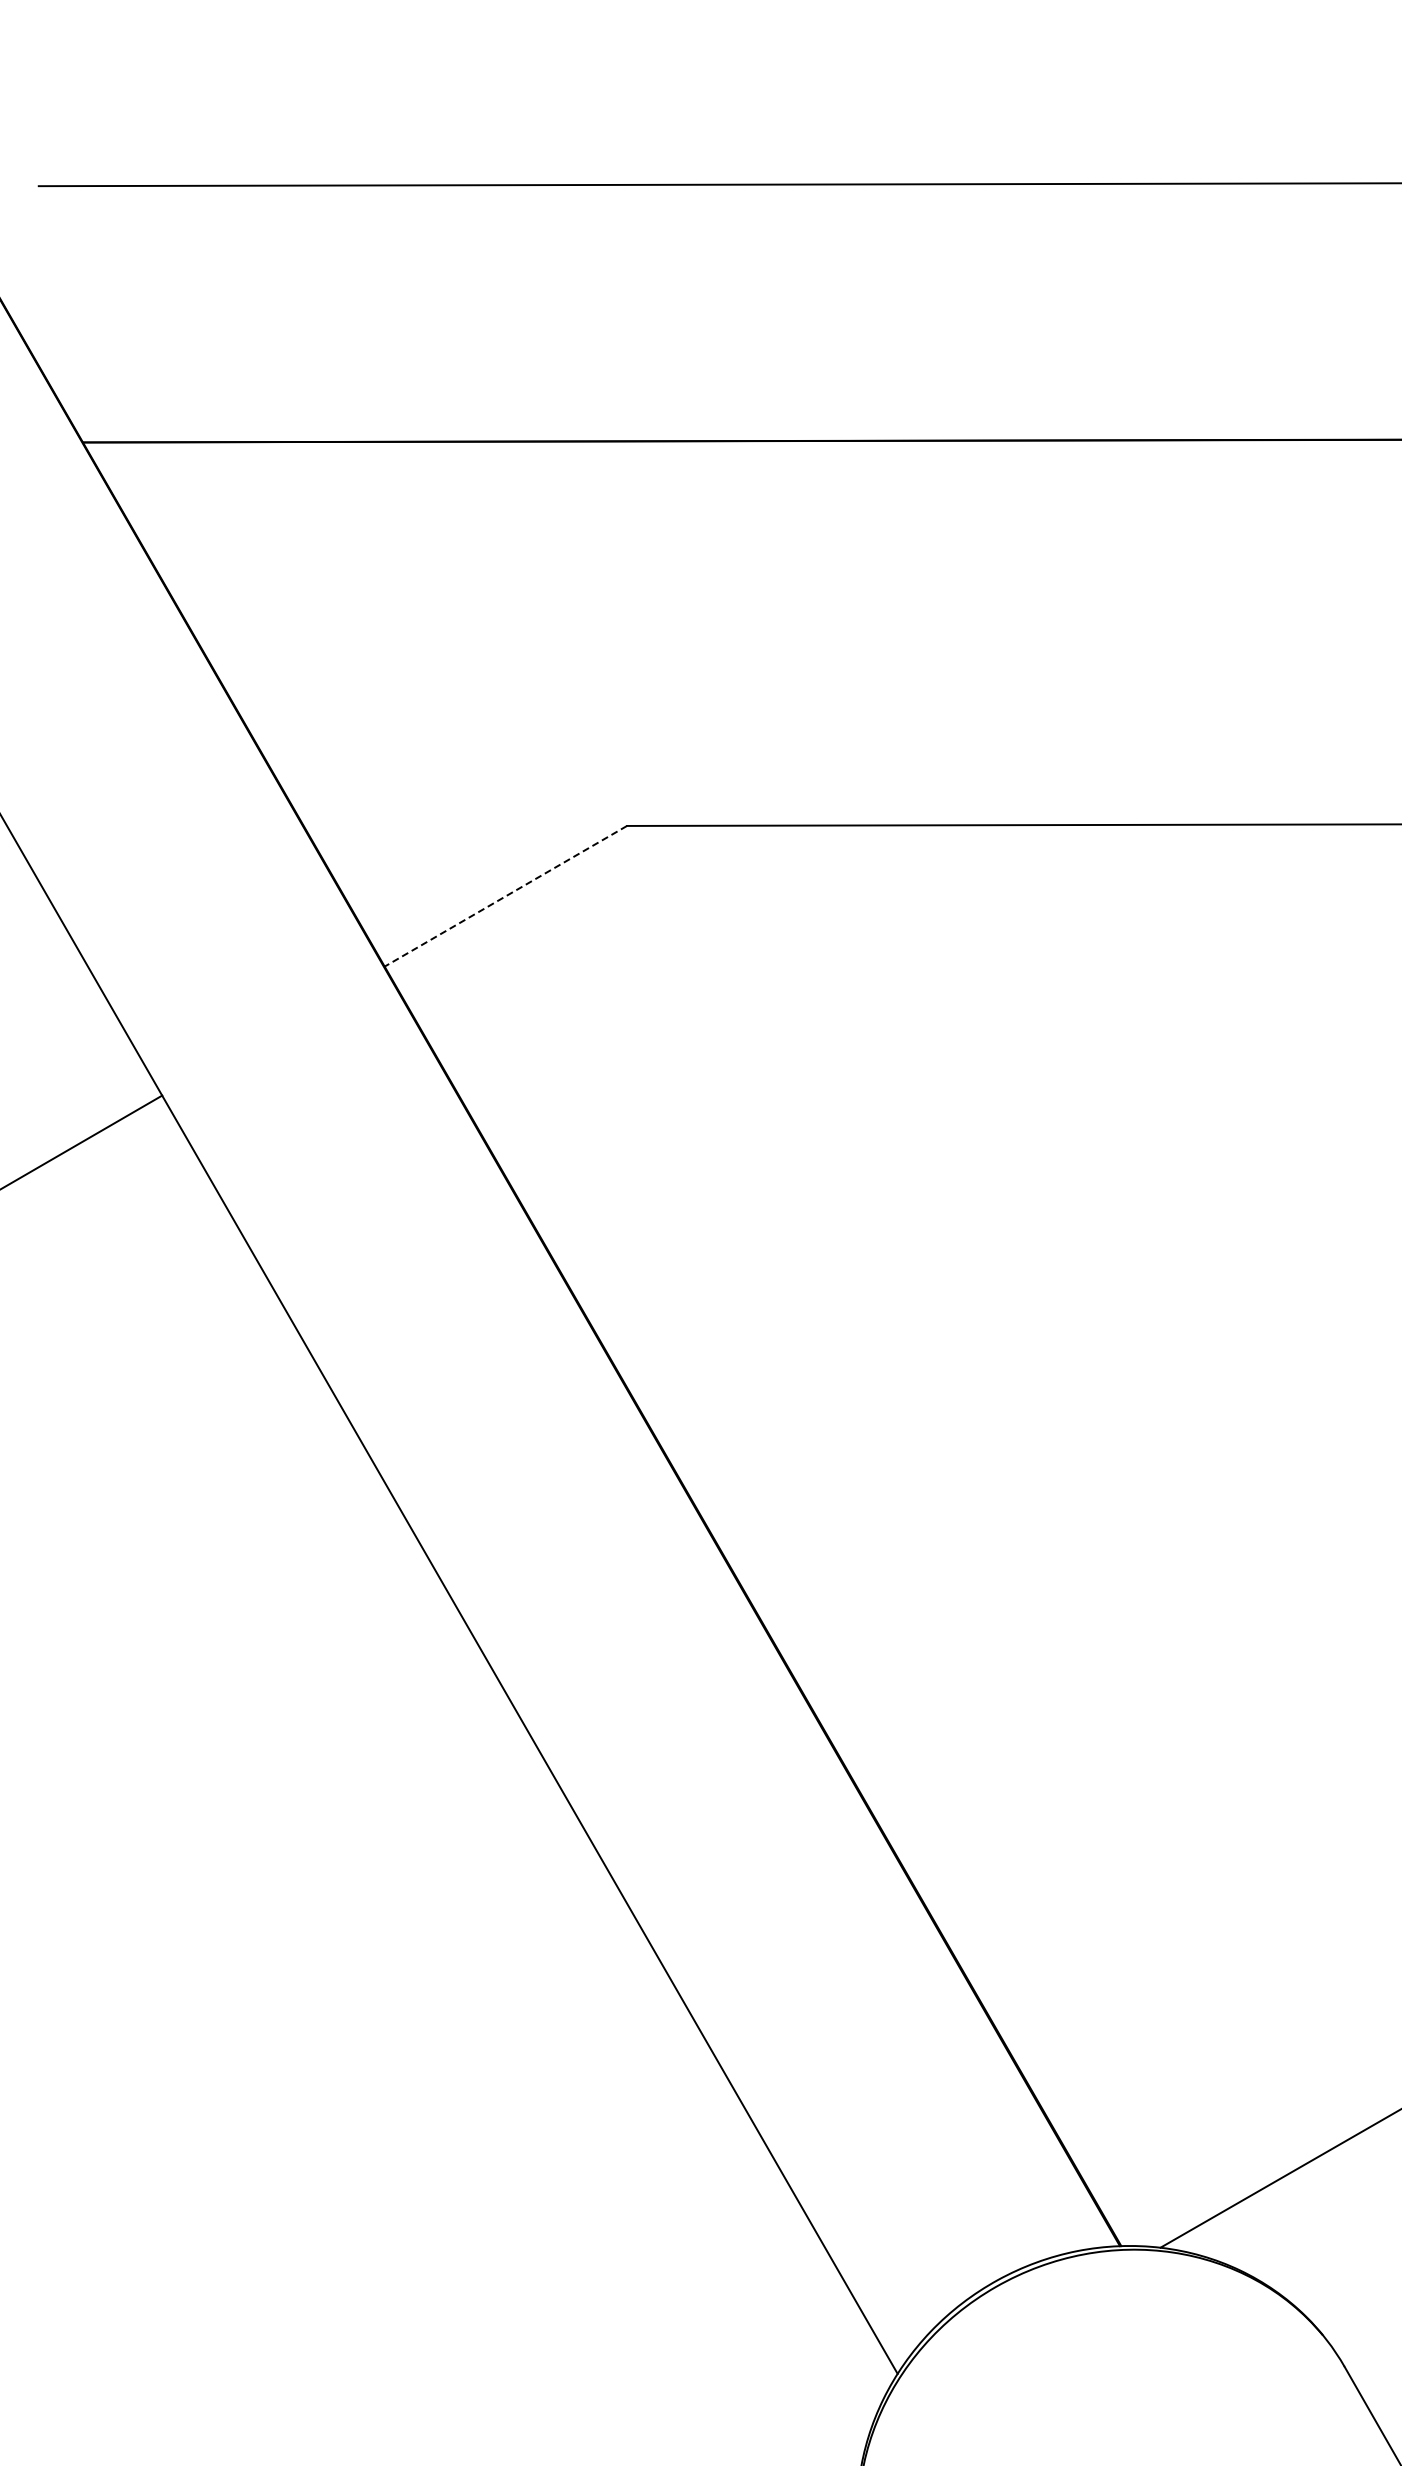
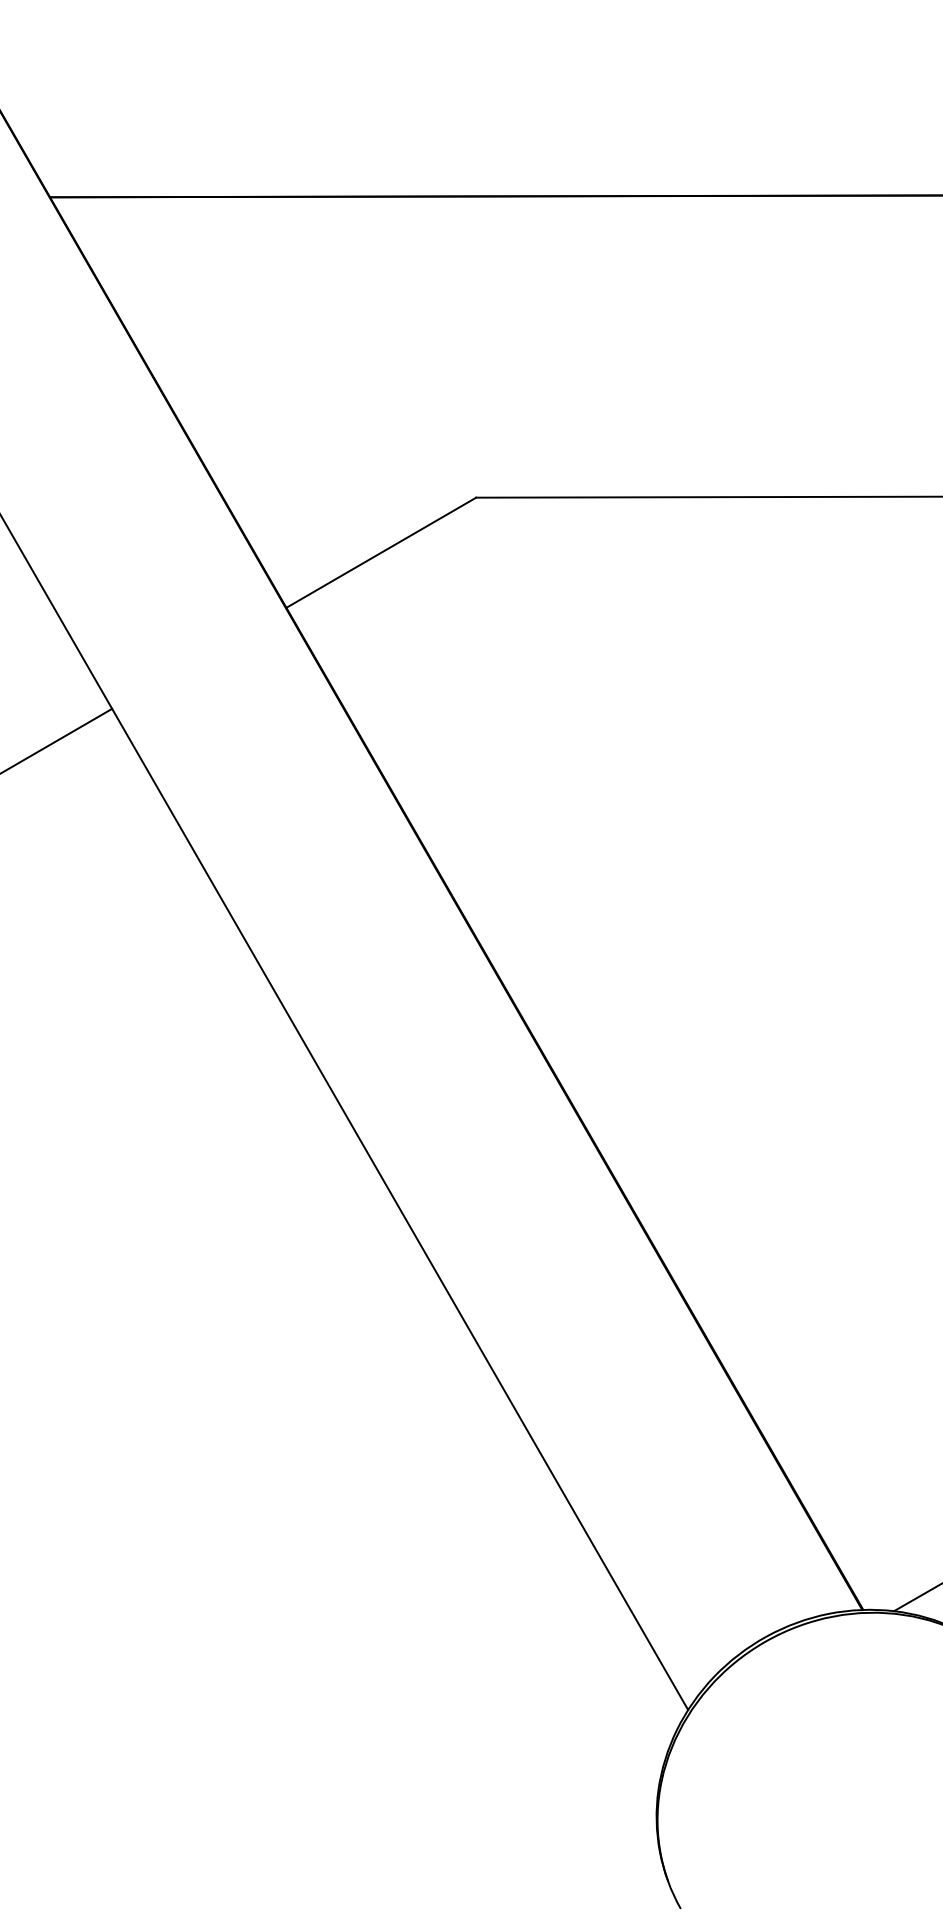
line: (505, 896) -> (381, 552), dashed -> solid

